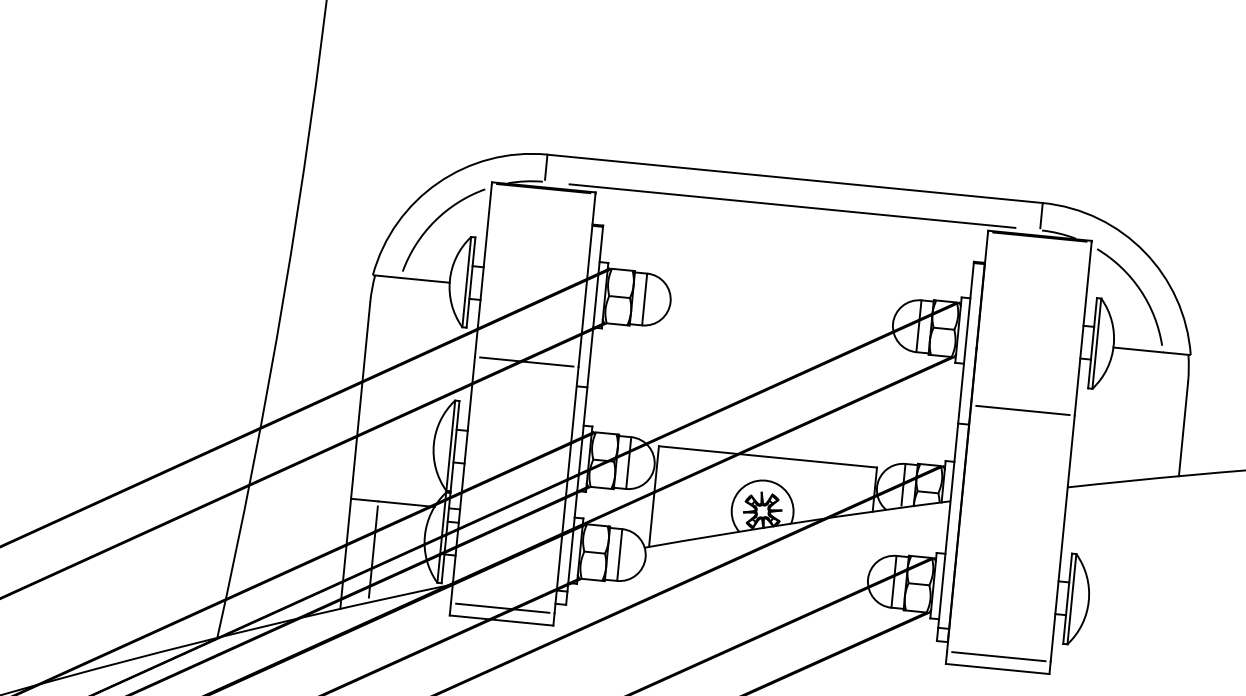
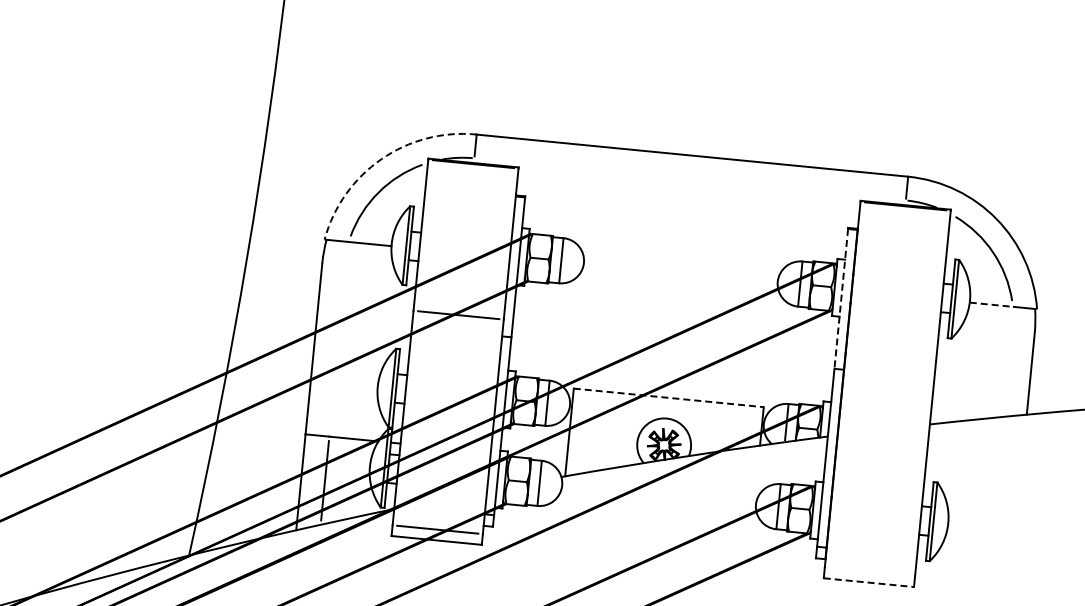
arc: (438, 183) -> (381, 159), solid -> dashed
line: (791, 206) -> (689, 179), removed
line: (966, 343) -> (841, 299), solid -> dashed
line: (1138, 349) -> (991, 304), solid -> dashed
line: (1022, 410) -> (890, 357), removed
line: (768, 456) -> (669, 397), solid -> dashed
line: (998, 656) -> (869, 571), removed
line: (998, 668) -> (869, 582), solid -> dashed

